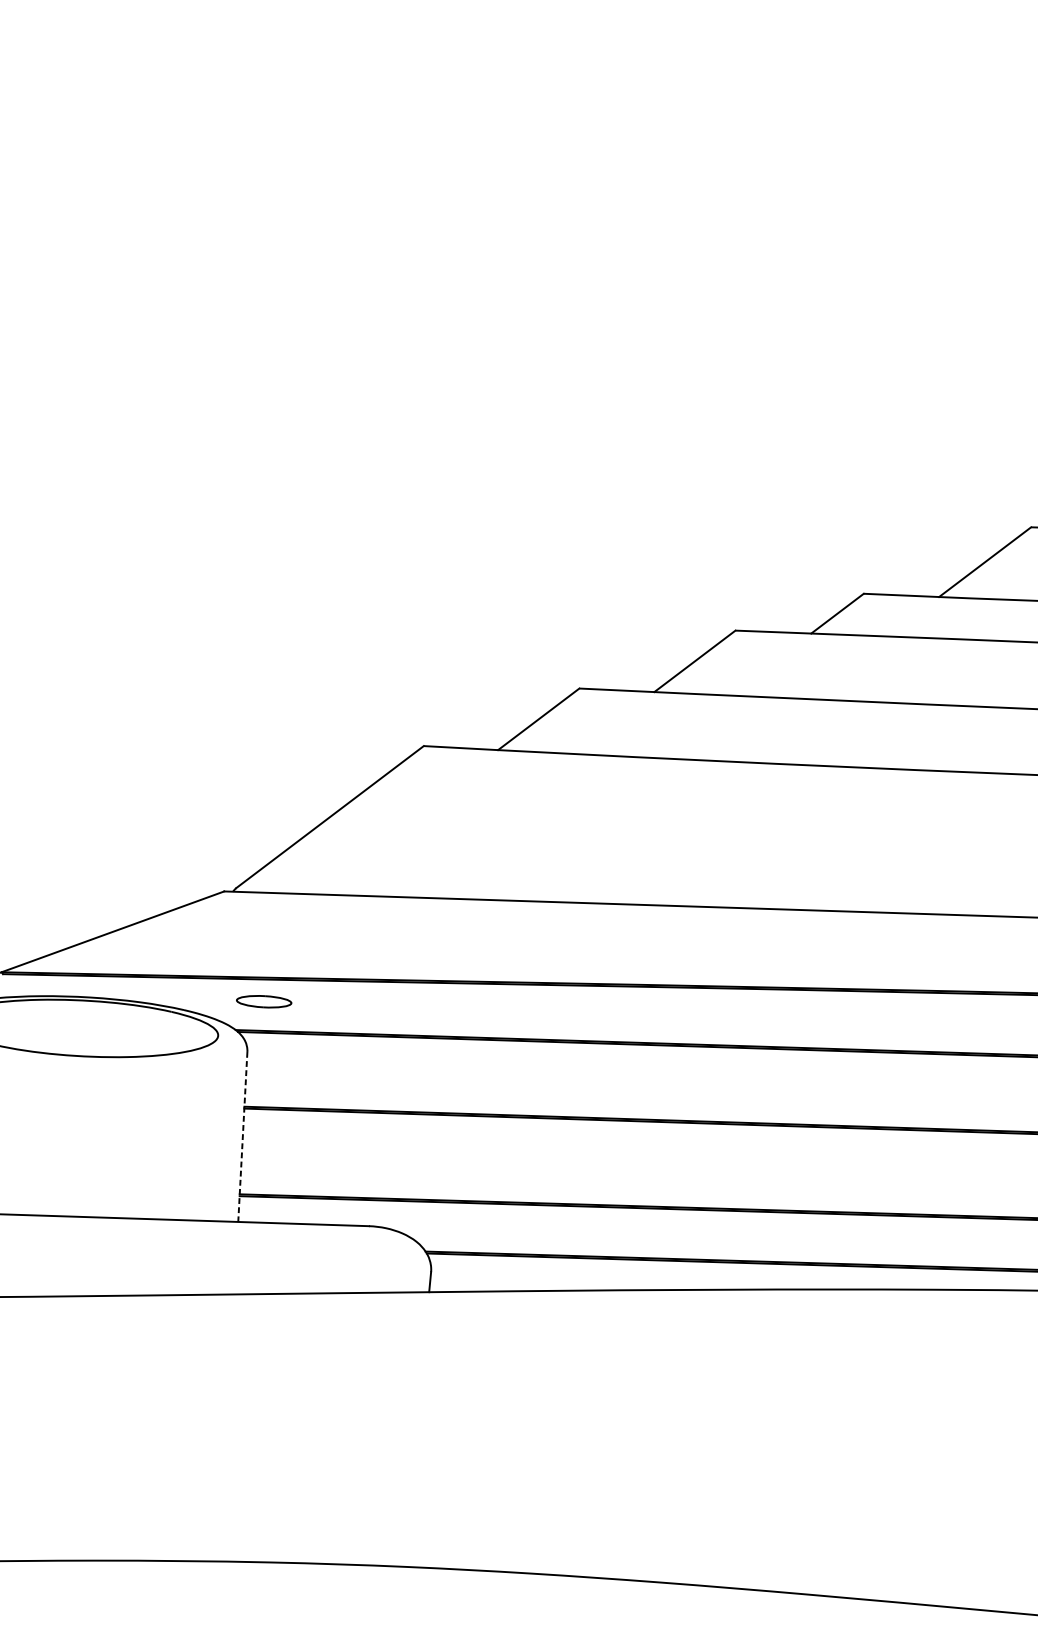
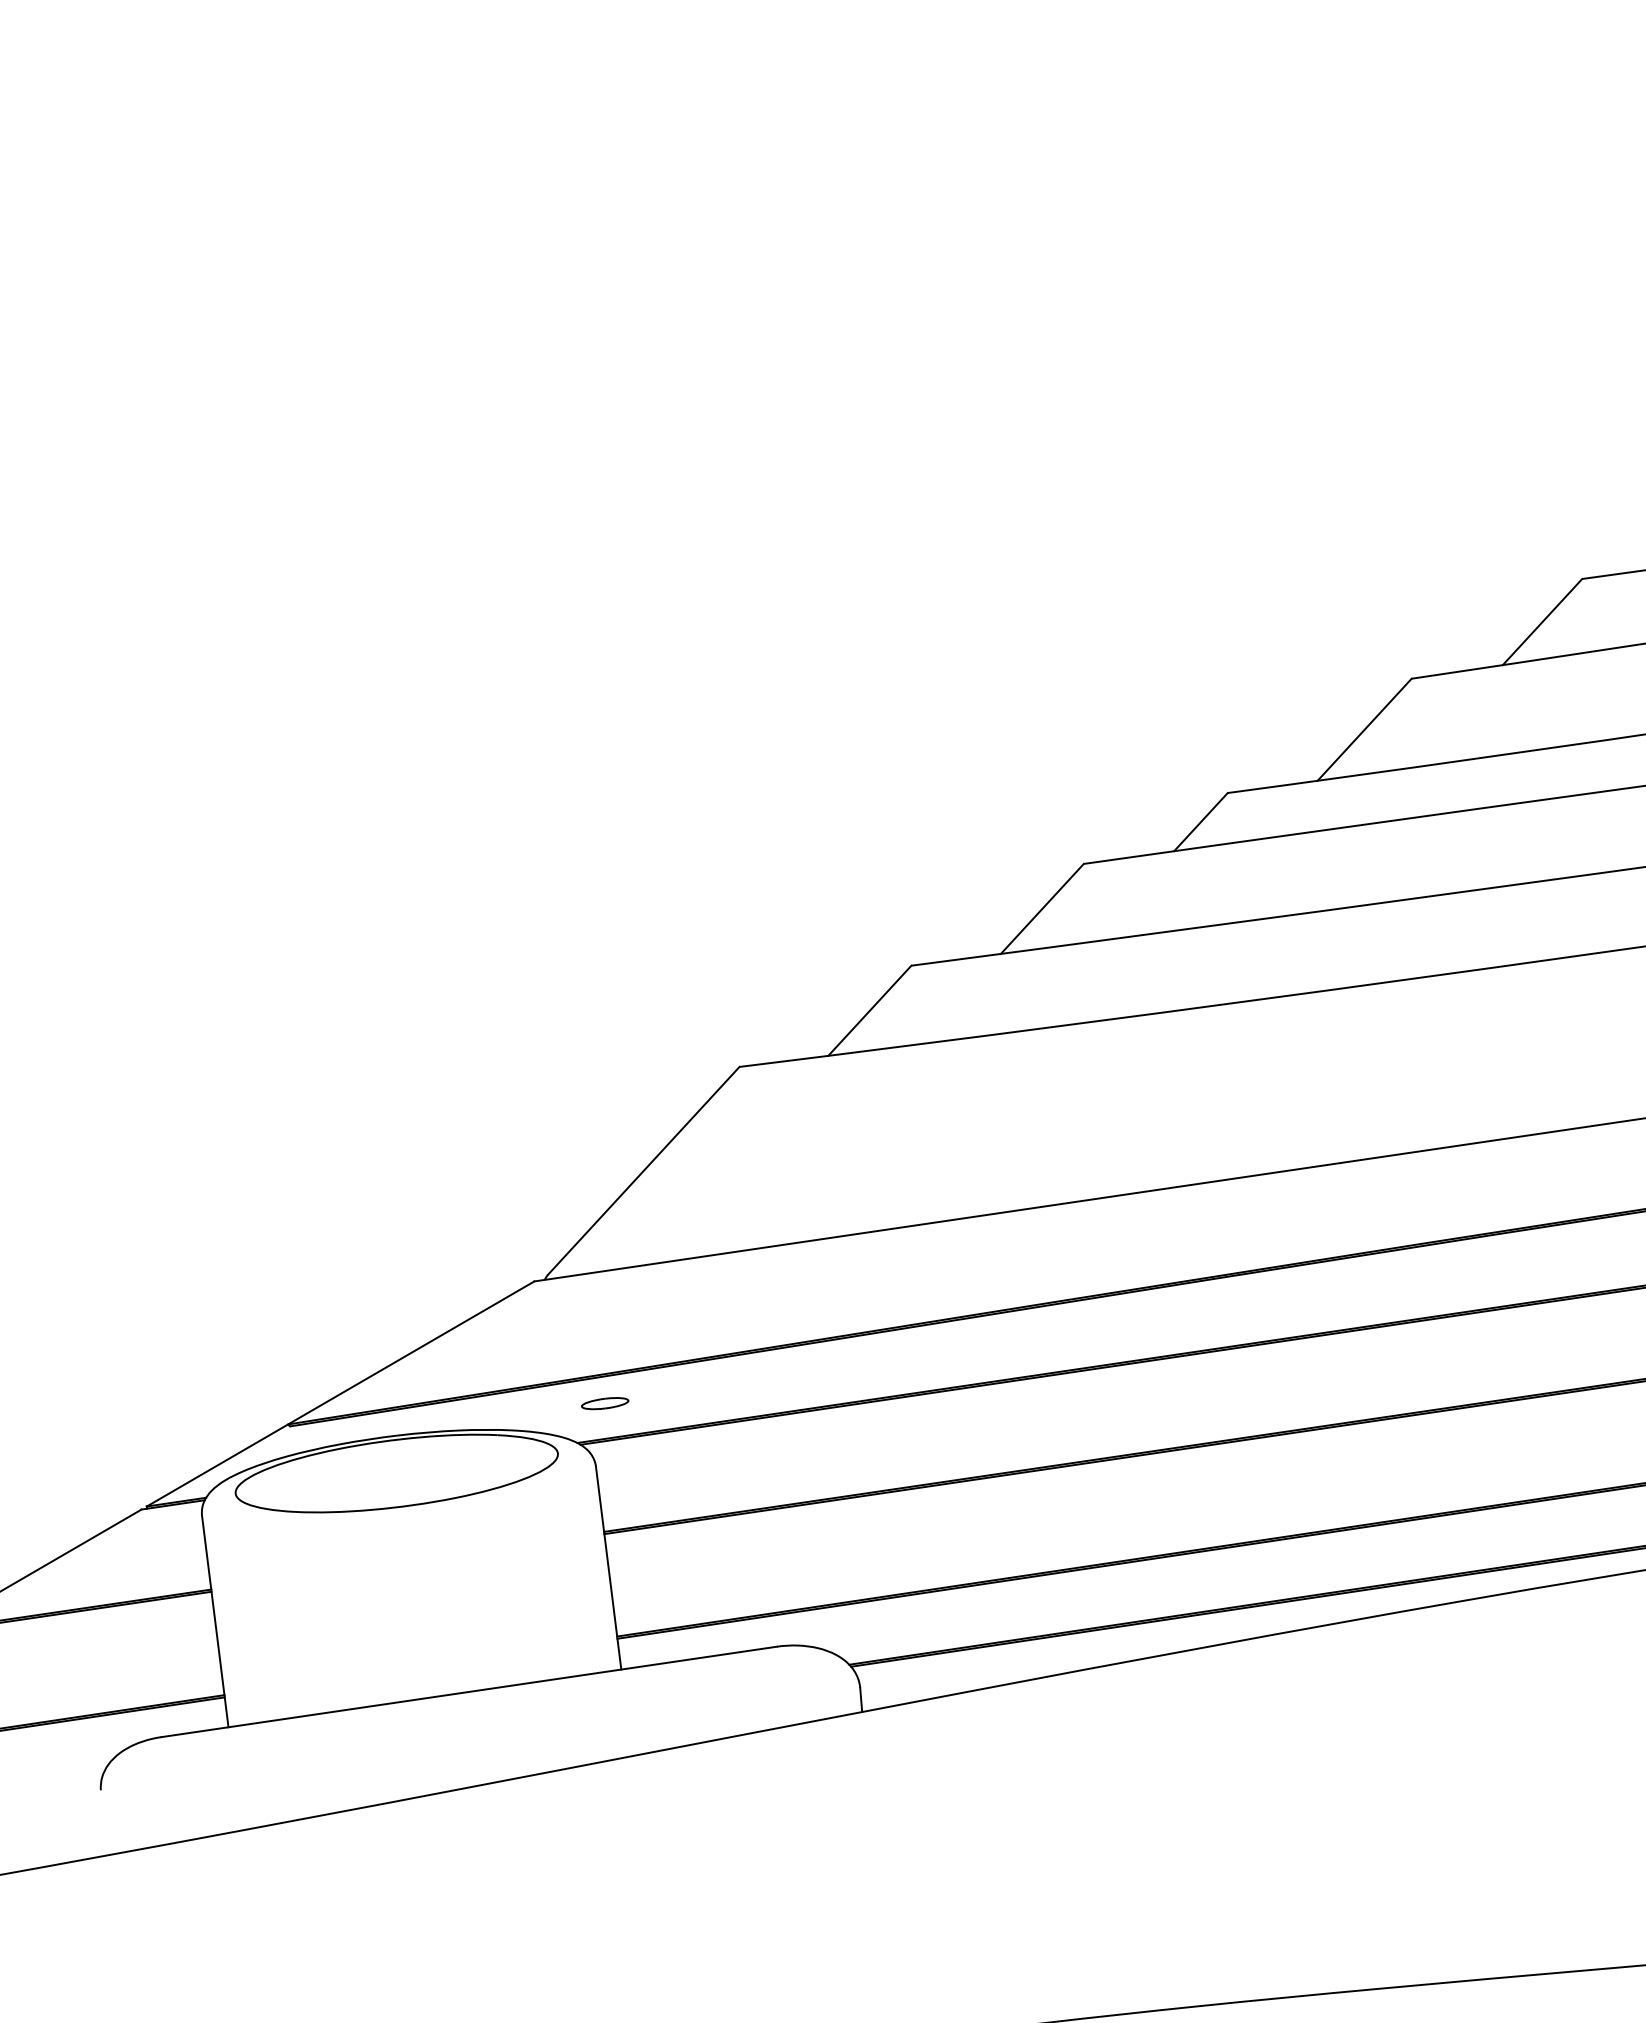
part: (264, 1001) -> (605, 1403), size x0.71
line: (242, 1137) -> (608, 1568), dashed -> solid

